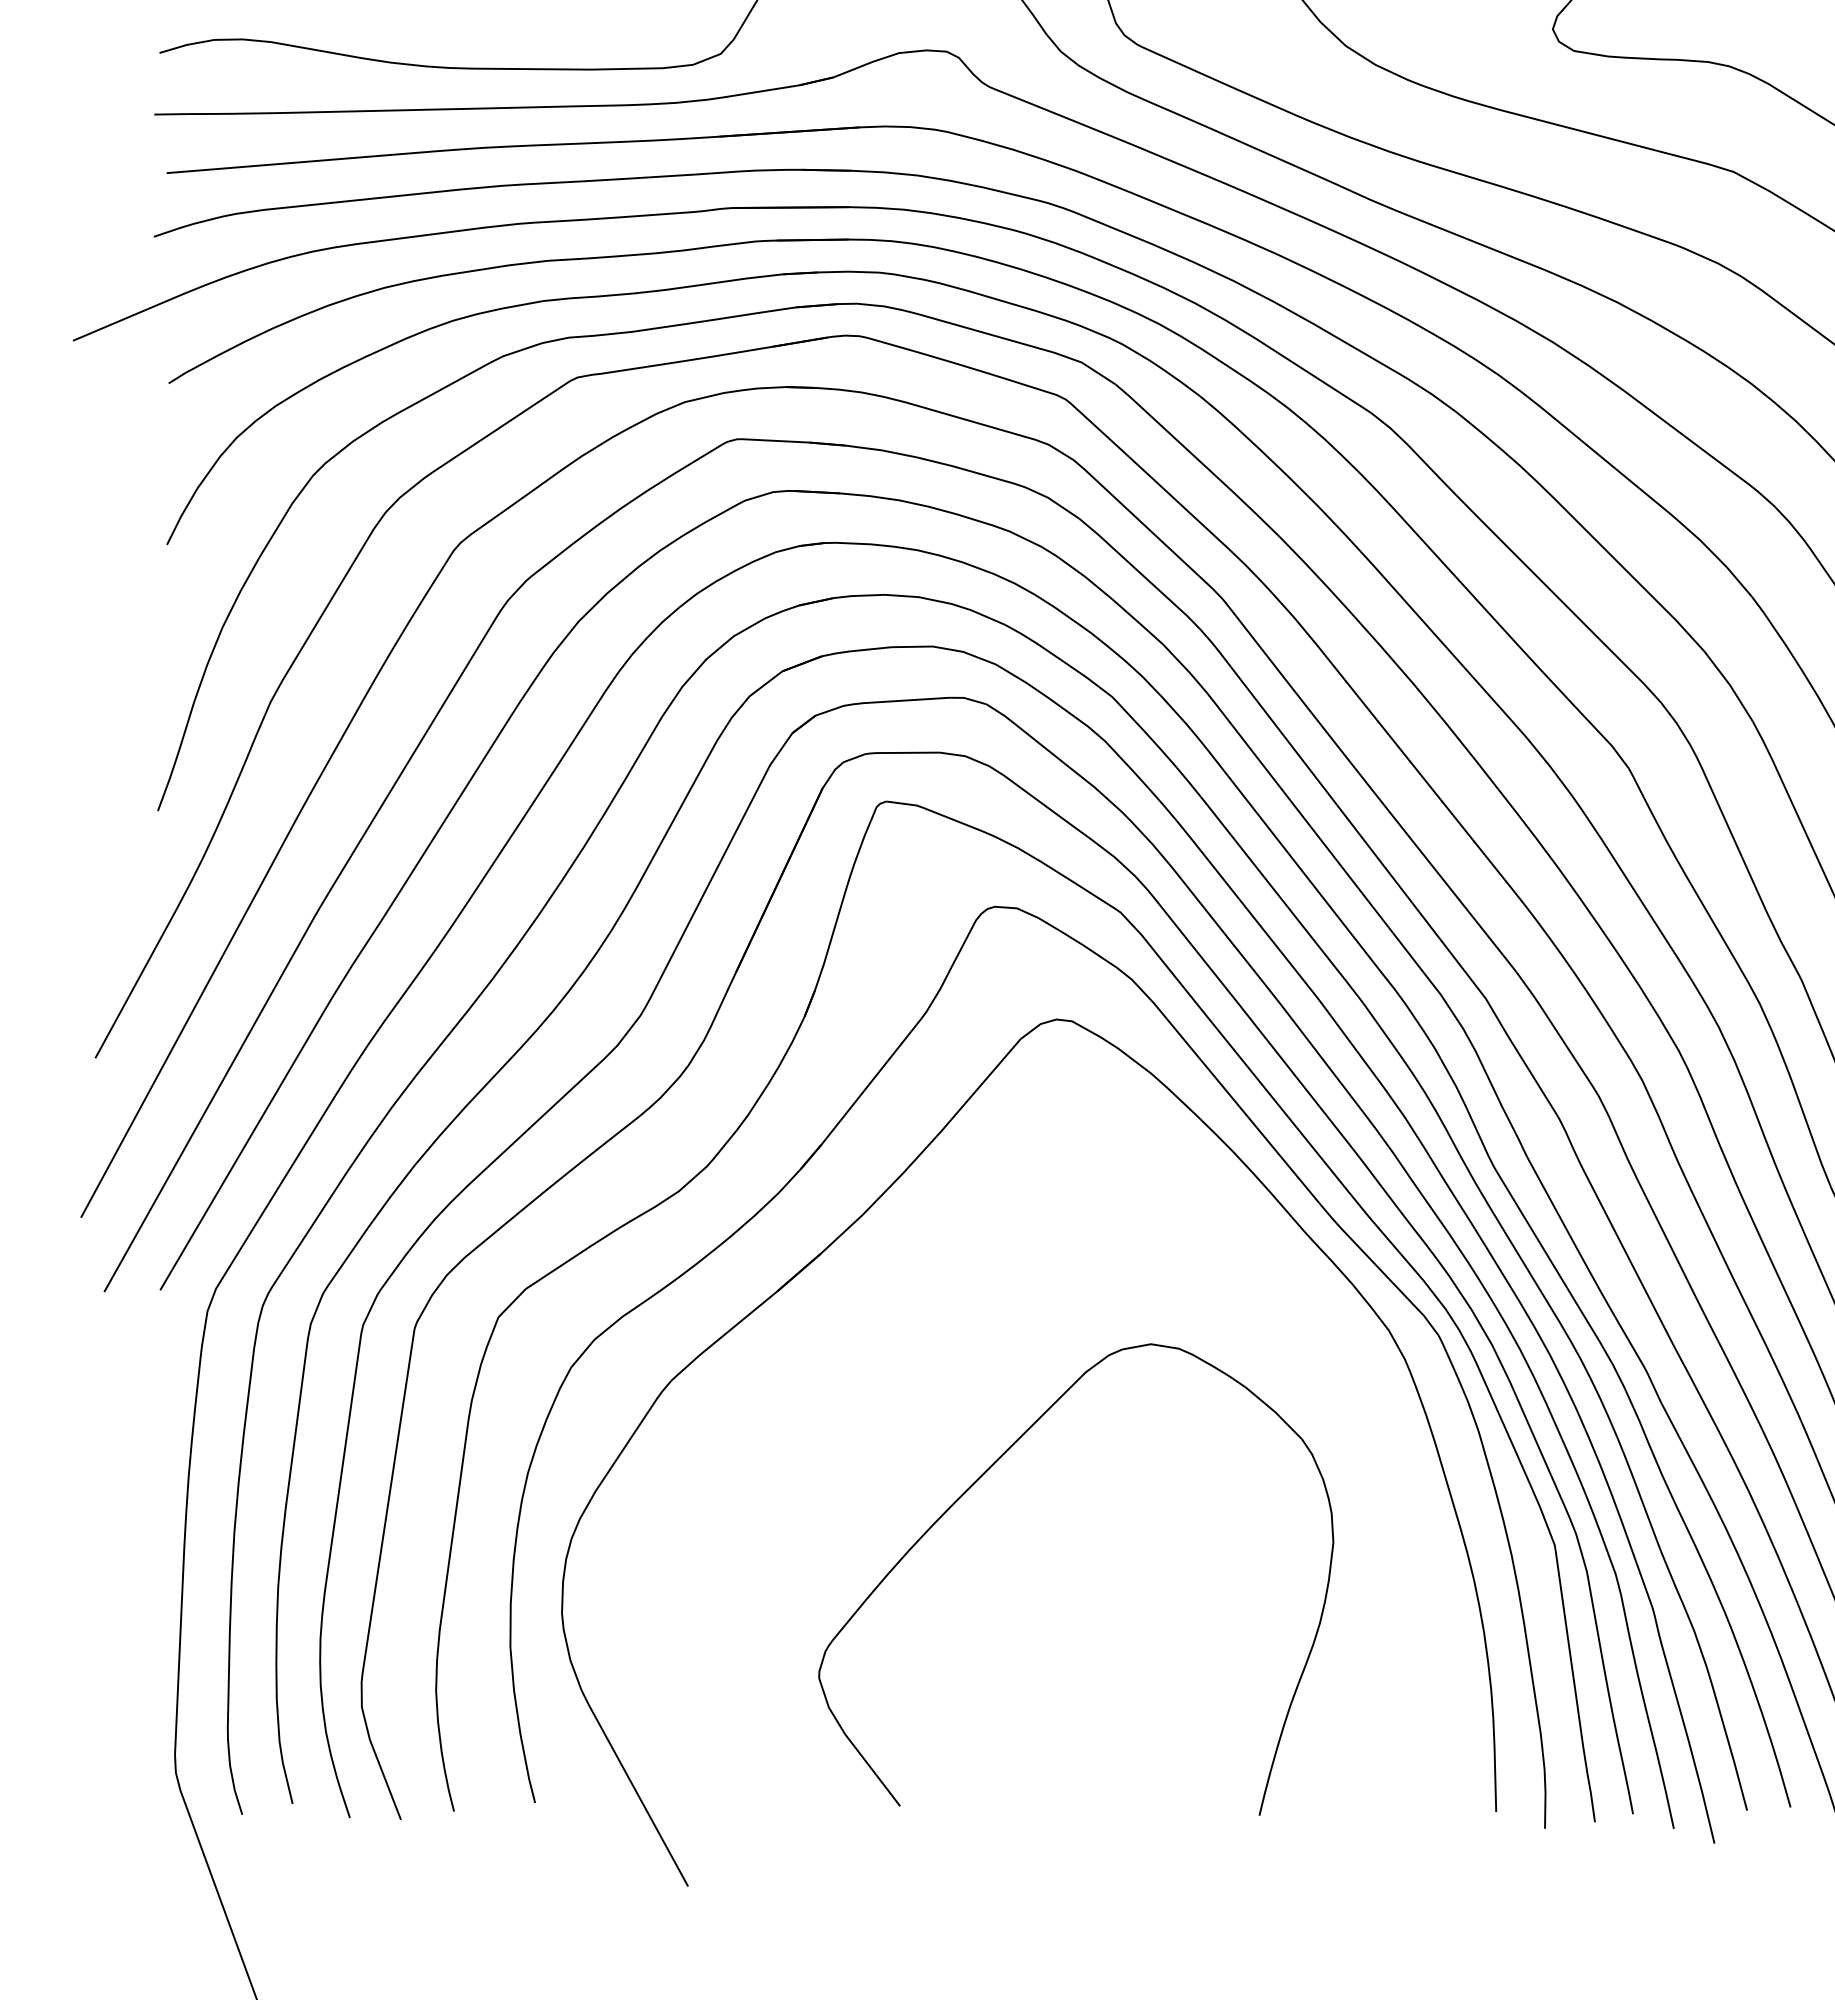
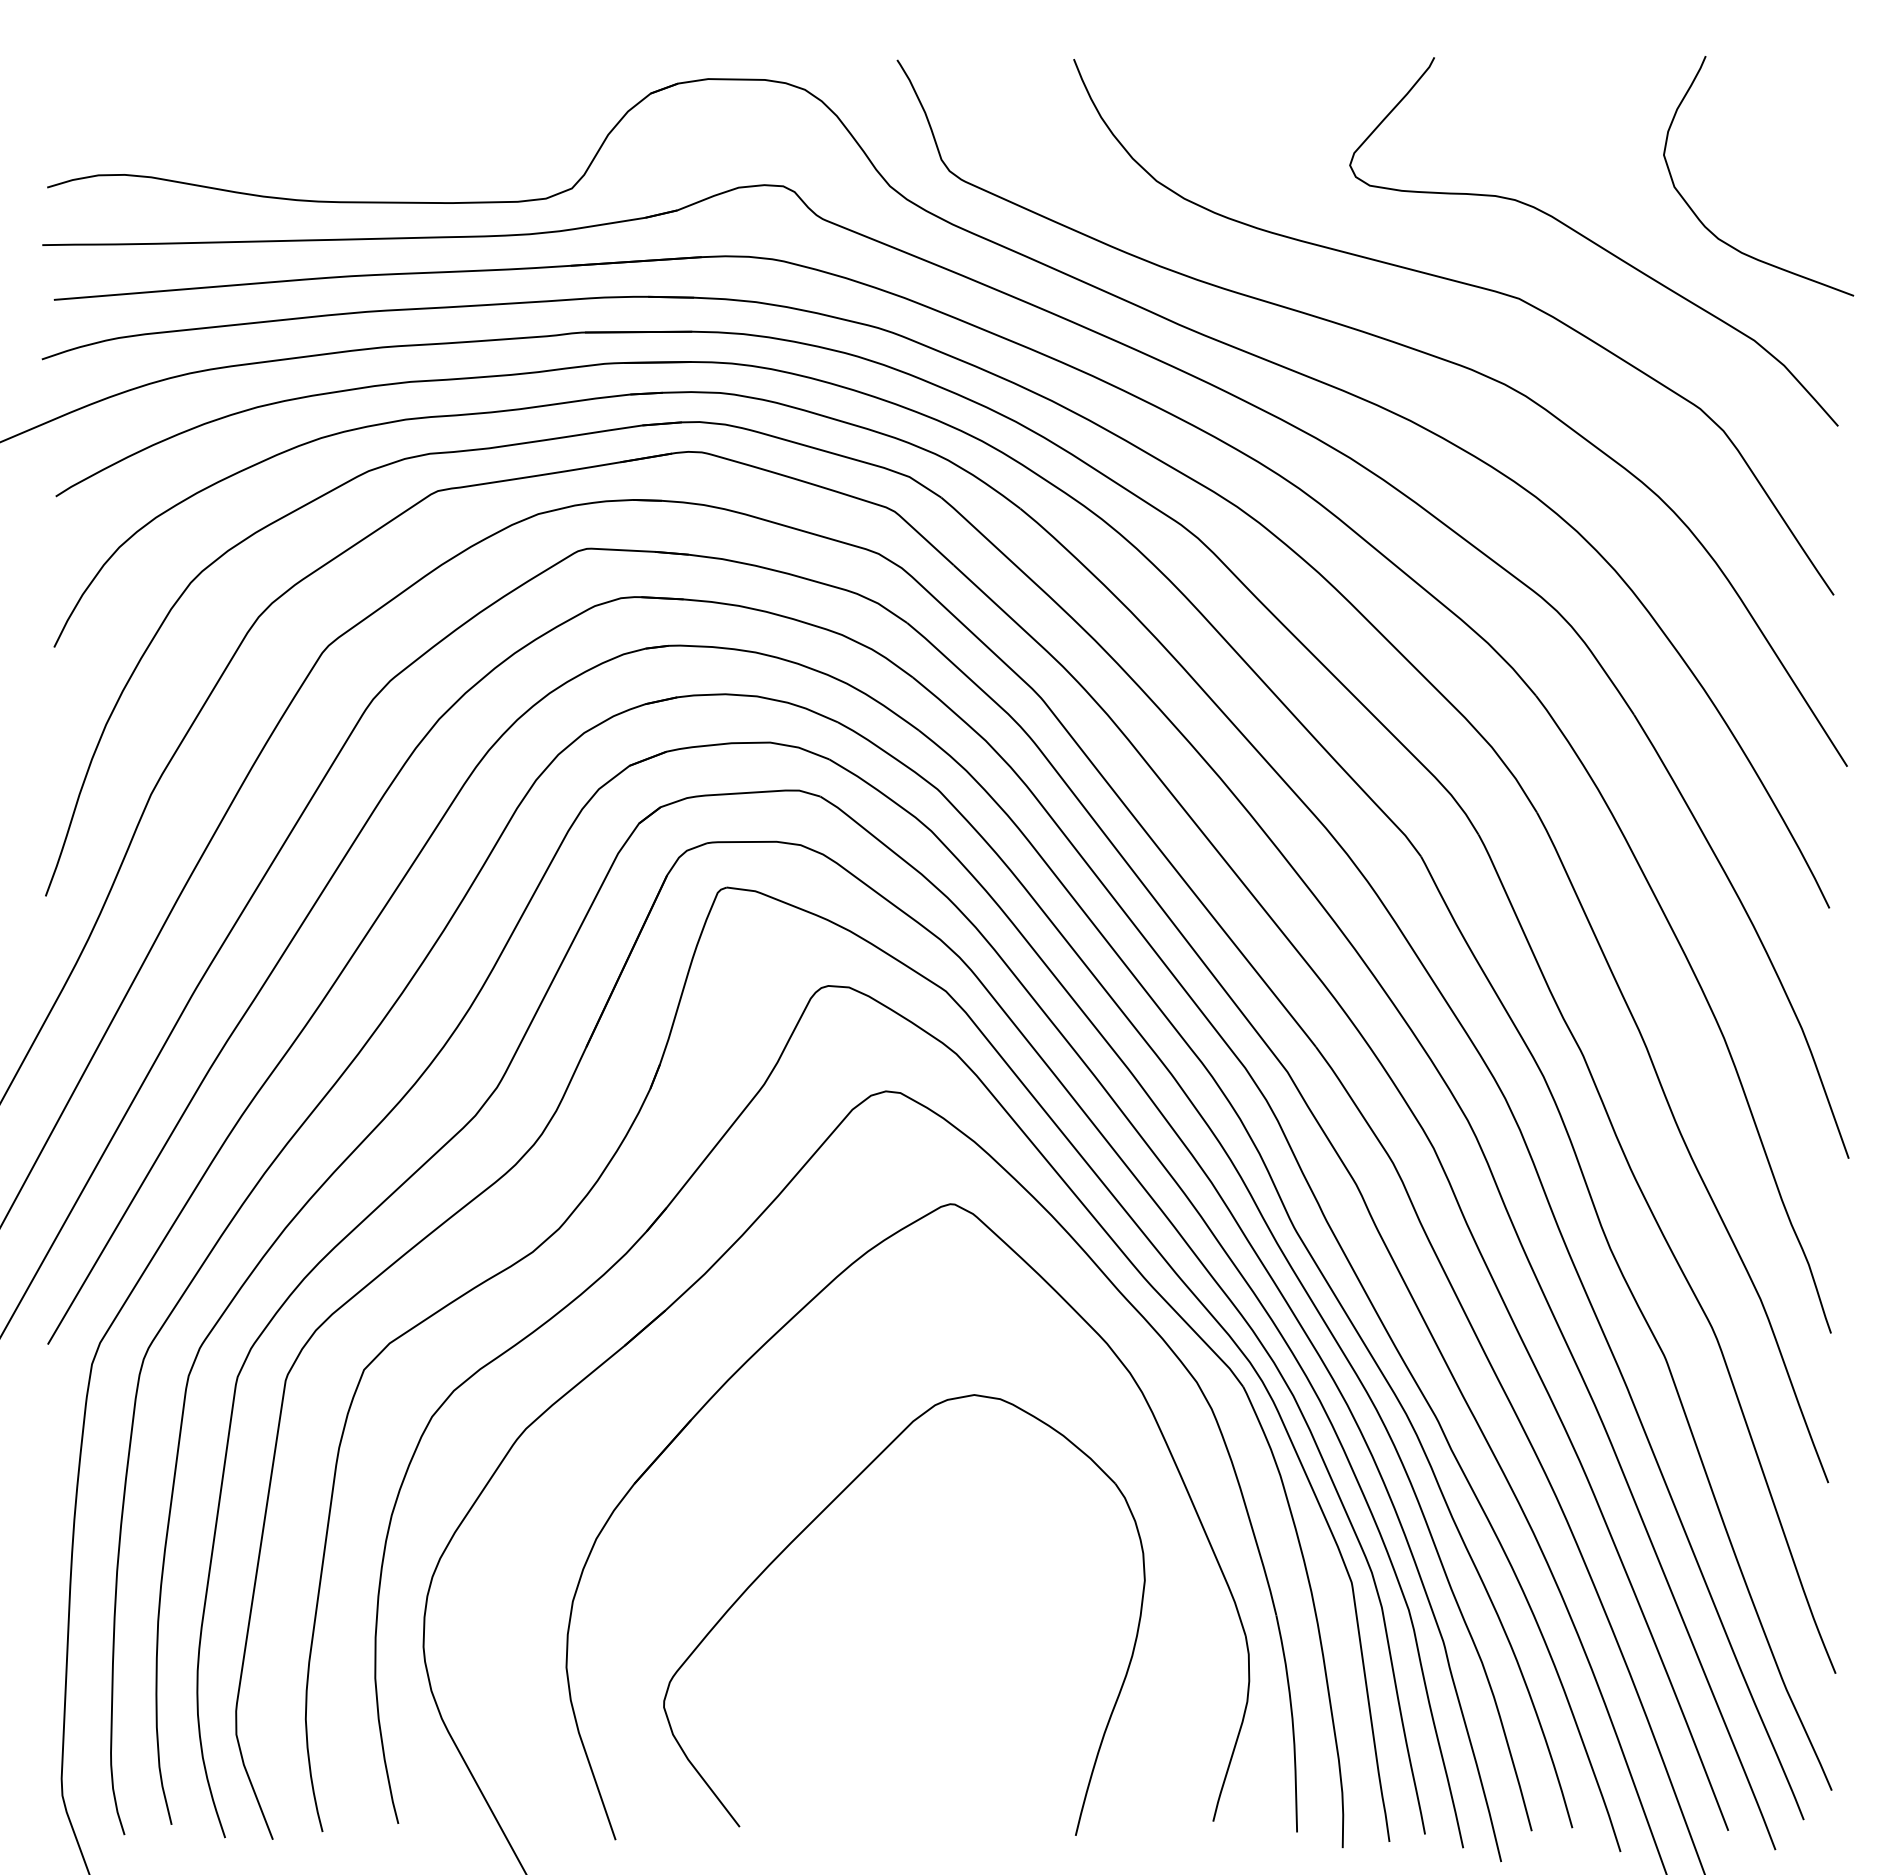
part: (909, 1308) -> (748, 1361), added

